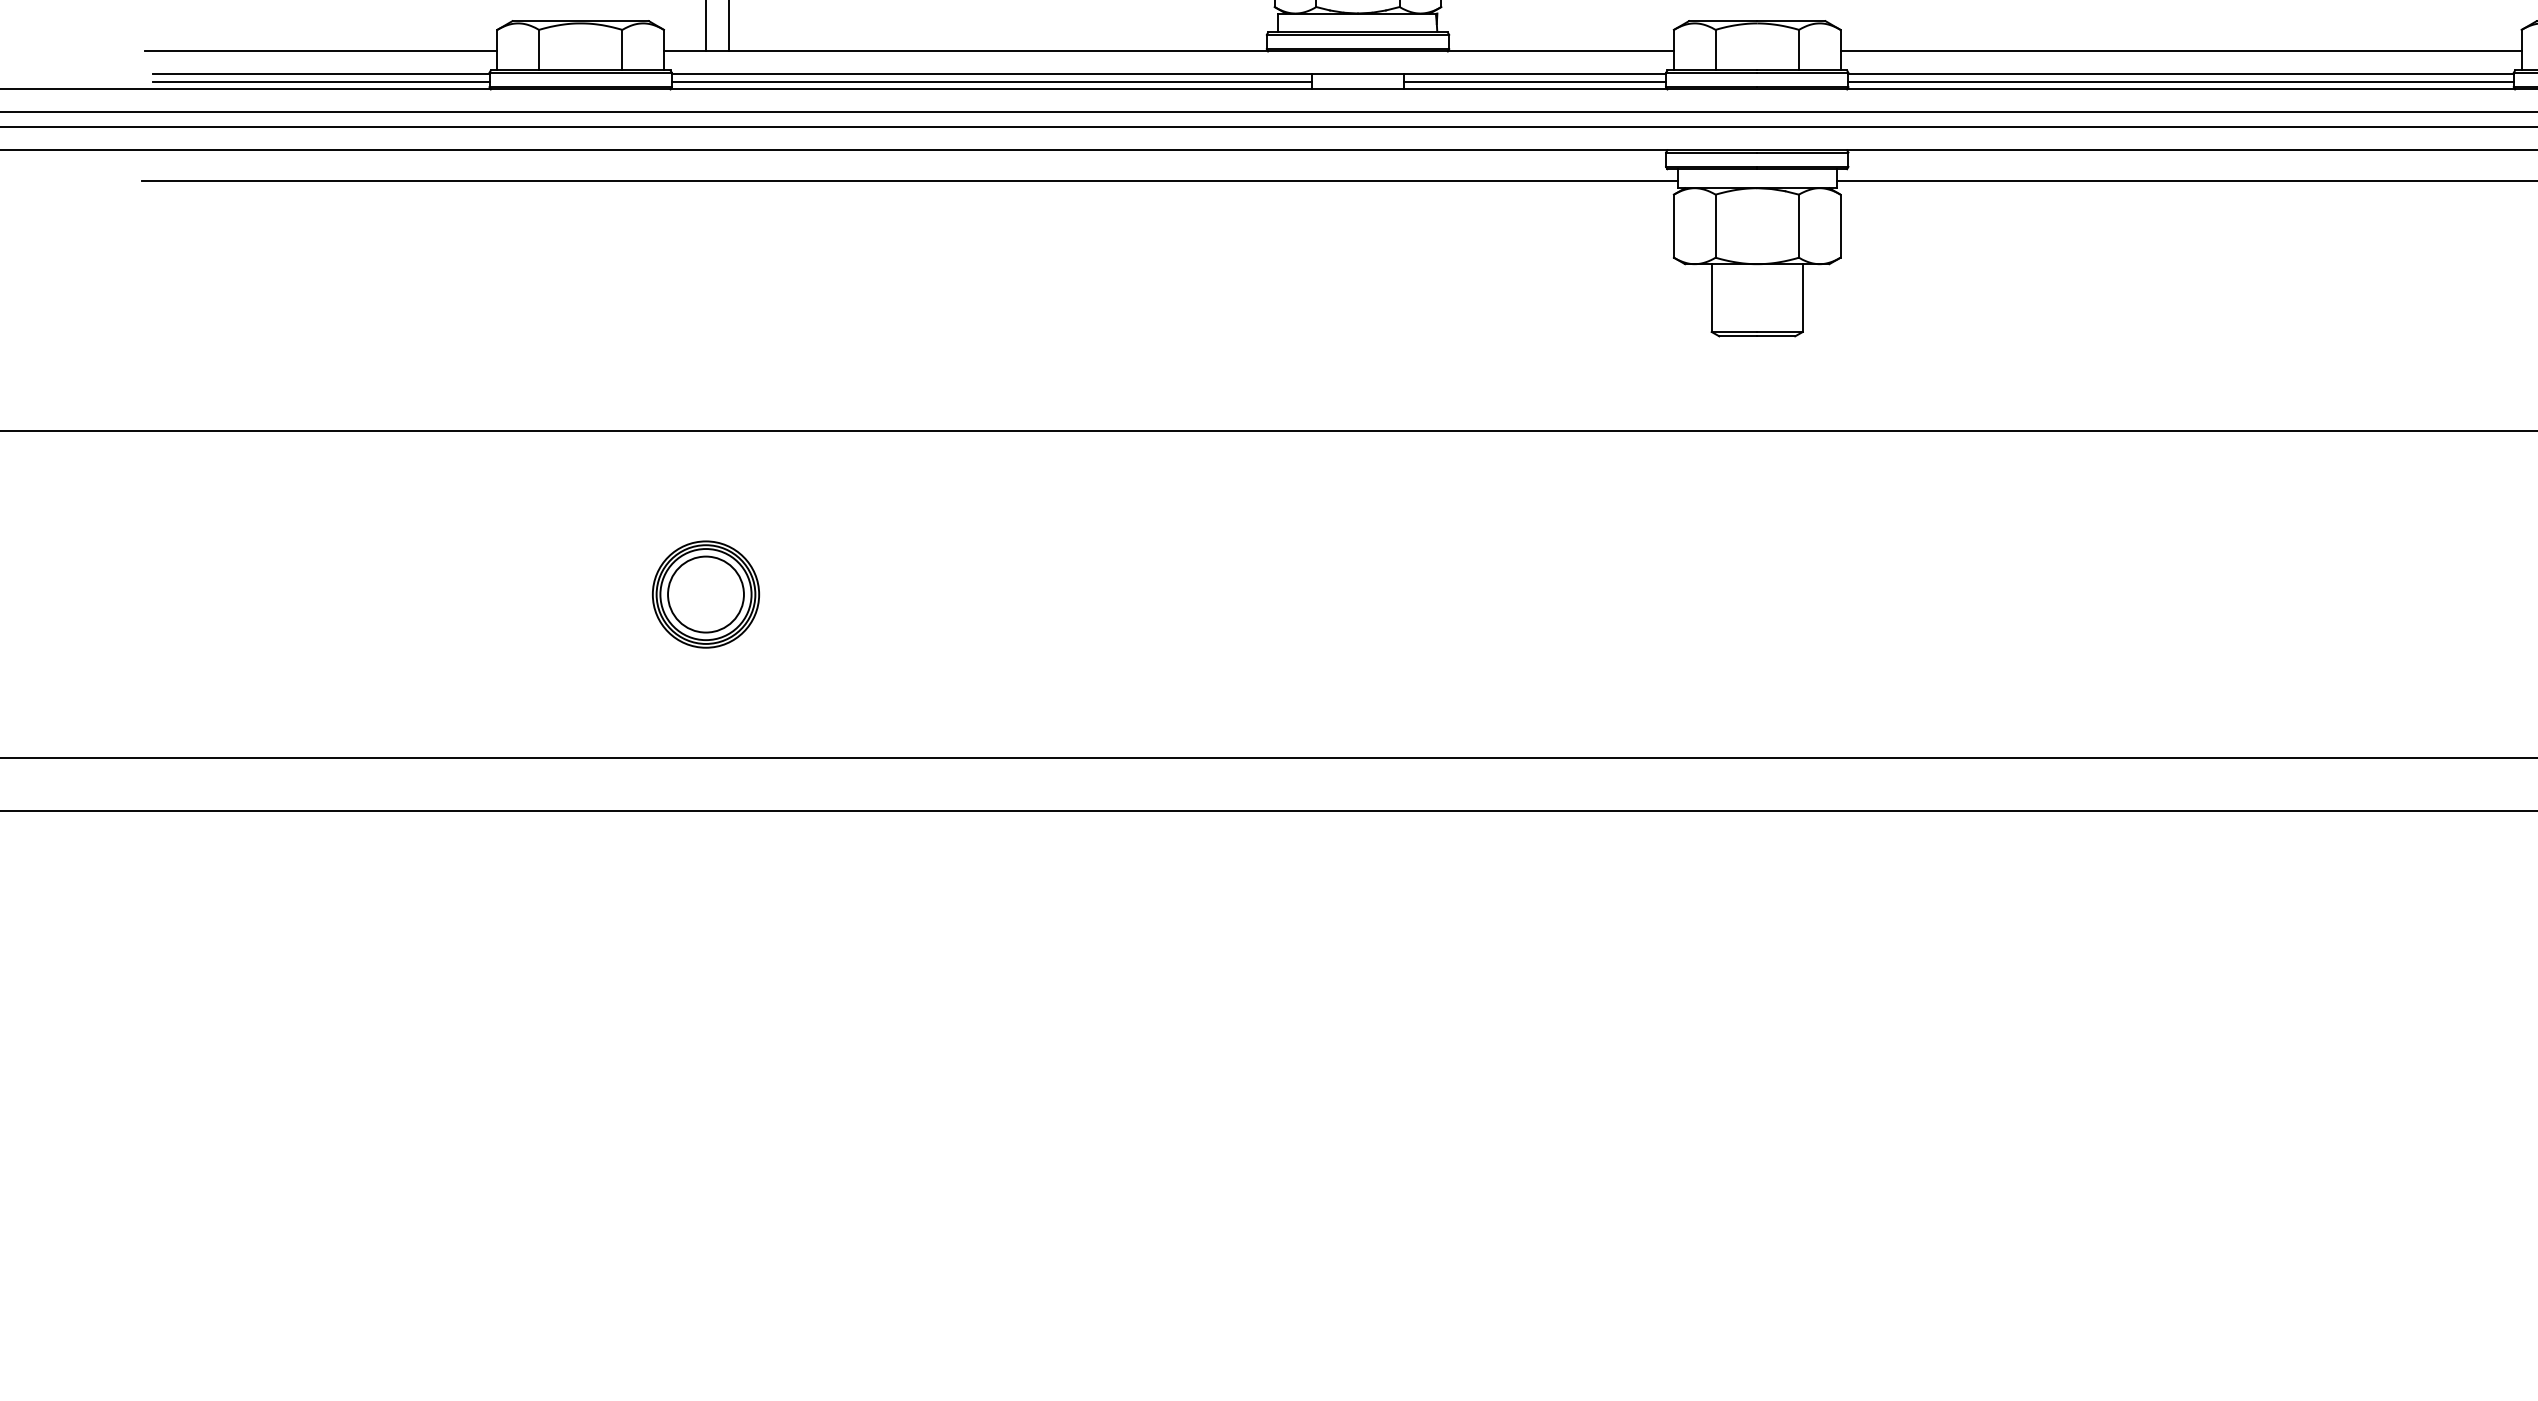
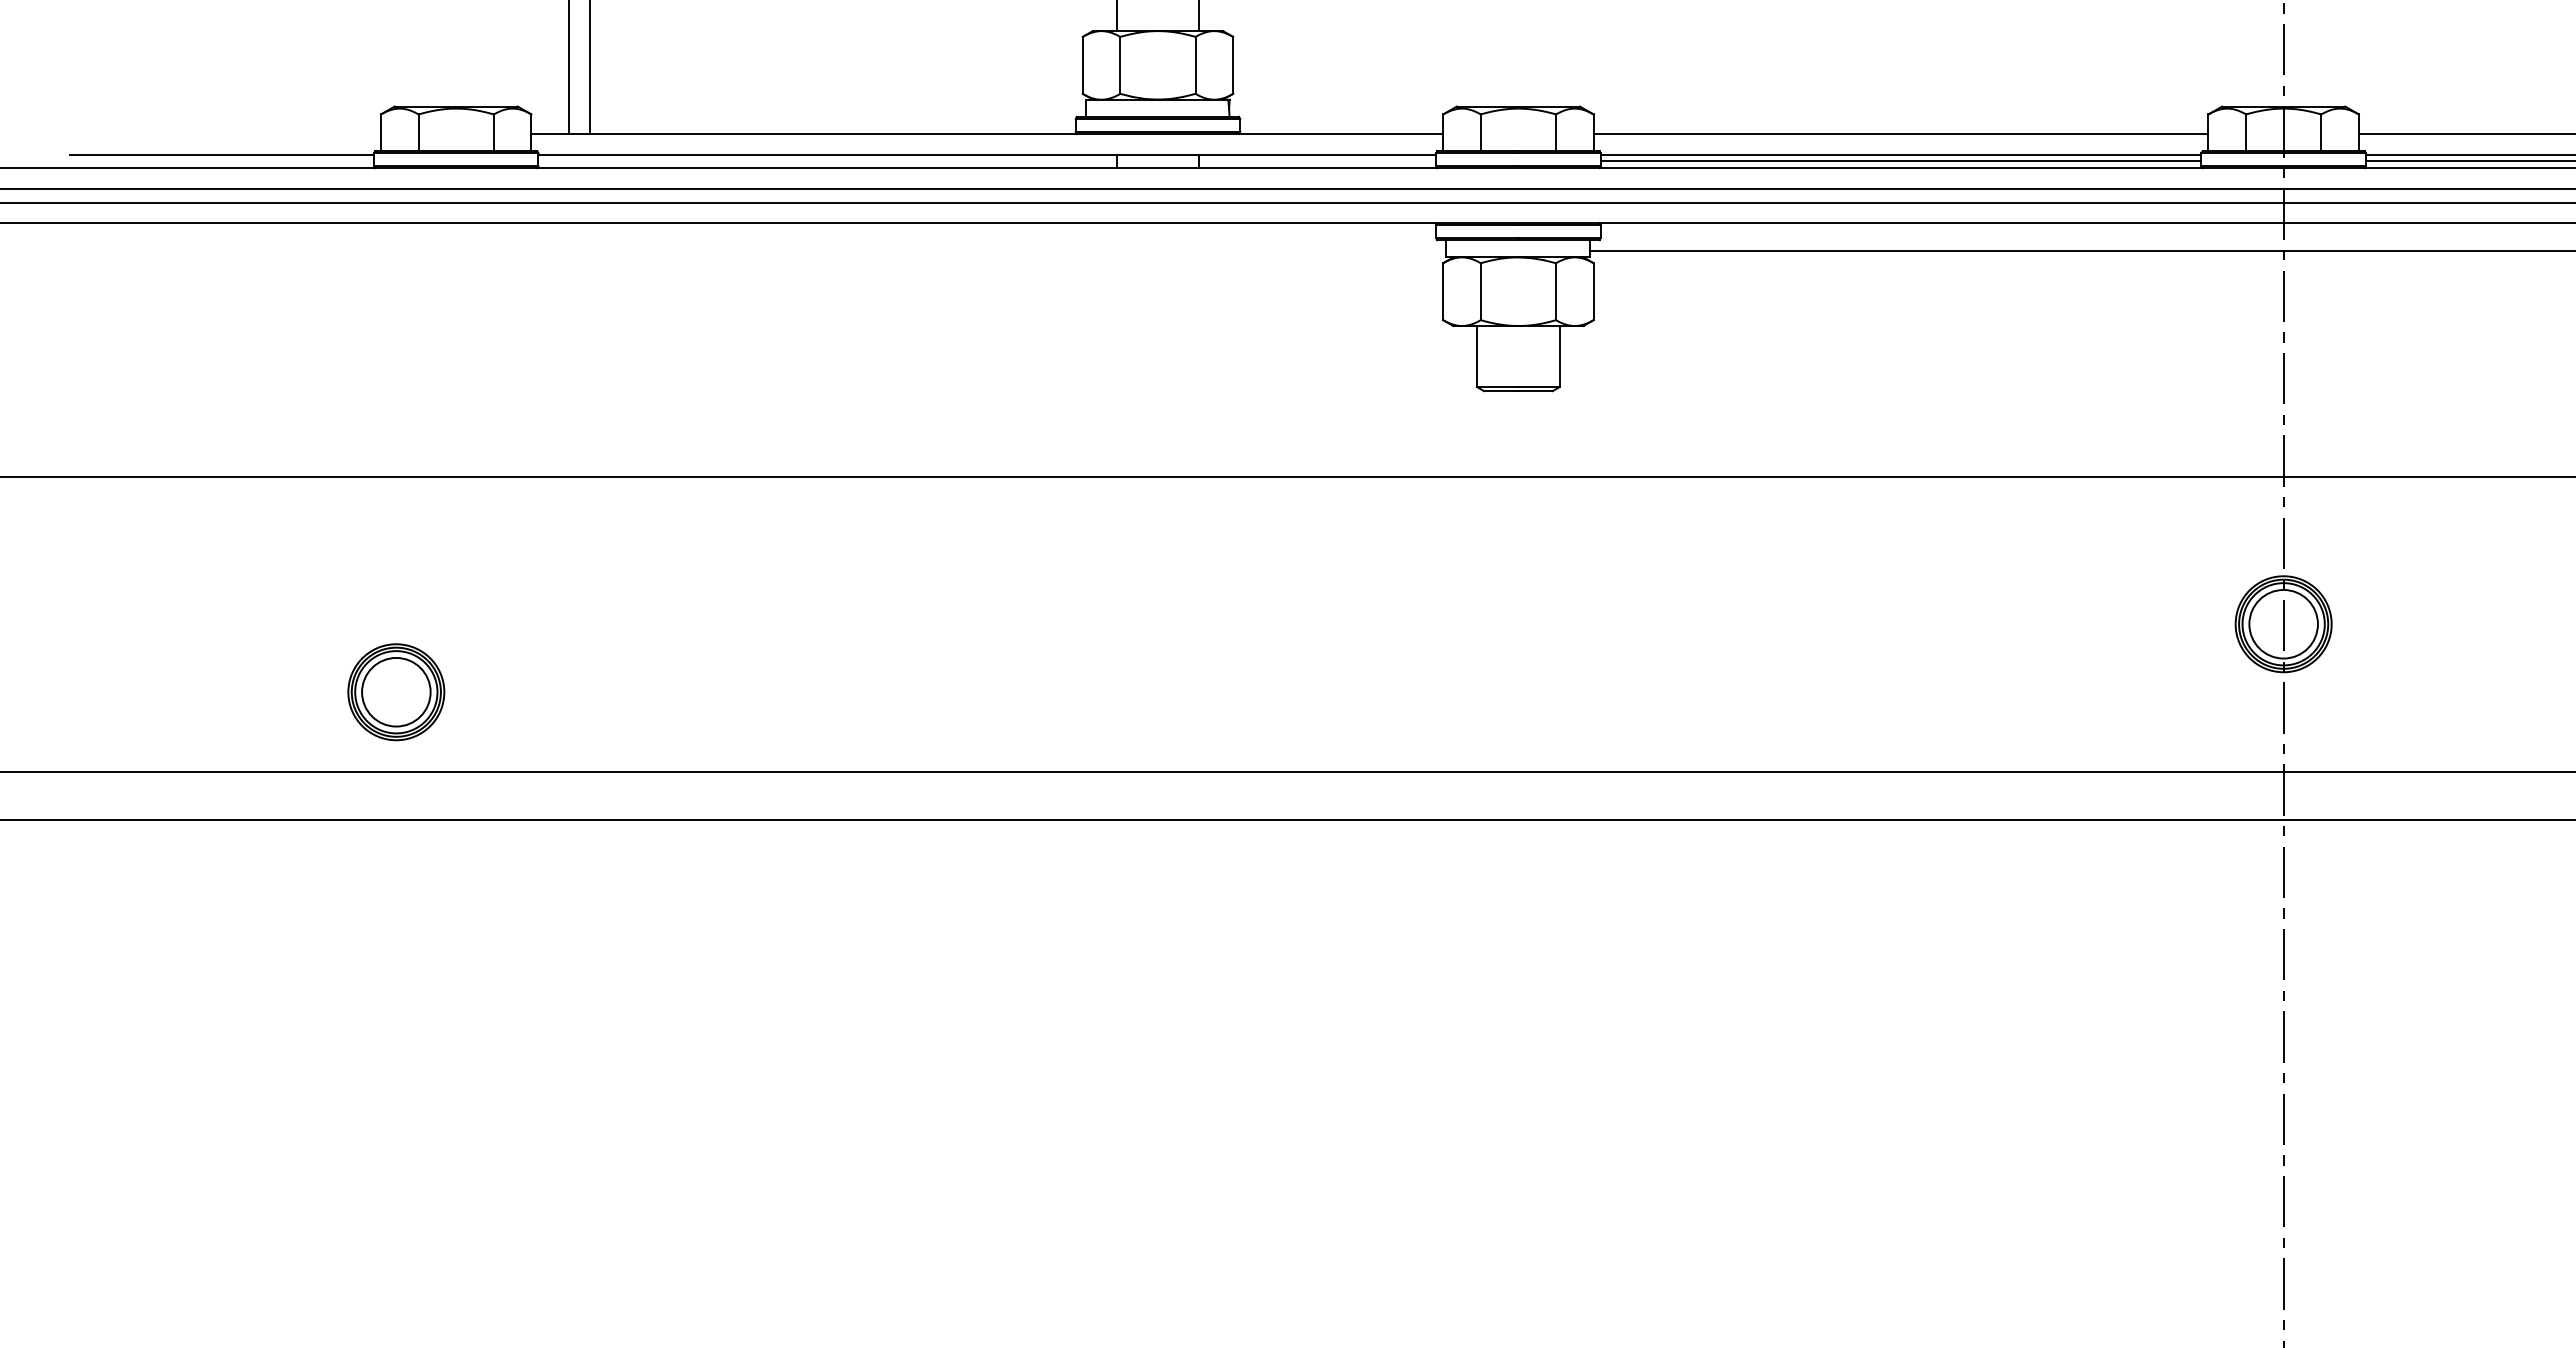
line: (320, 50) -> (221, 133), removed
line: (320, 81) -> (221, 161), removed
line: (991, 81) -> (827, 161), removed
line: (1534, 81) -> (1317, 161), removed
line: (908, 180) -> (752, 250), removed
part: (706, 594) -> (396, 692), moved

